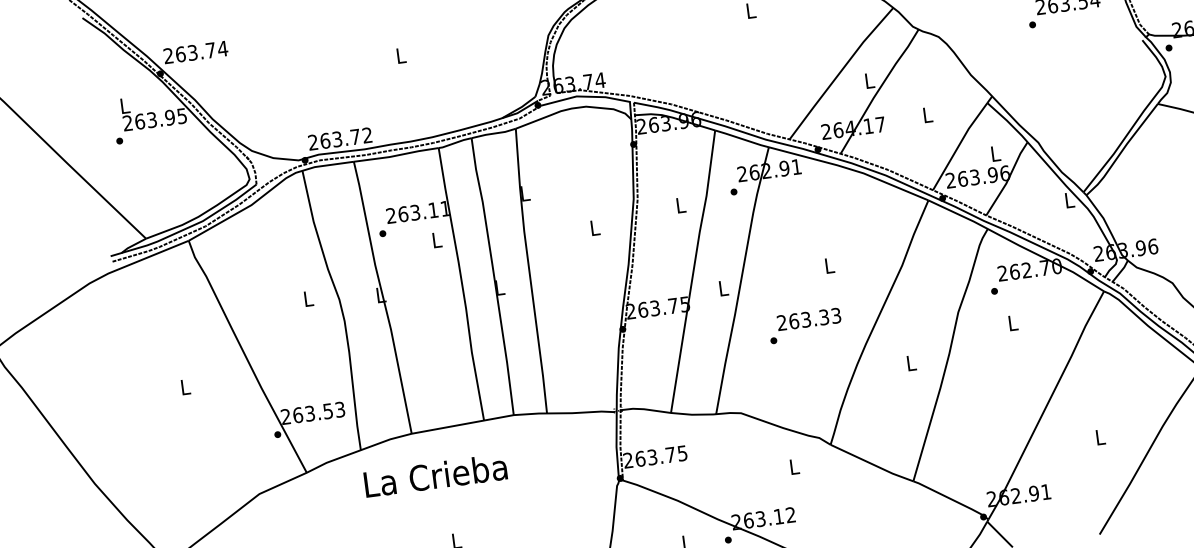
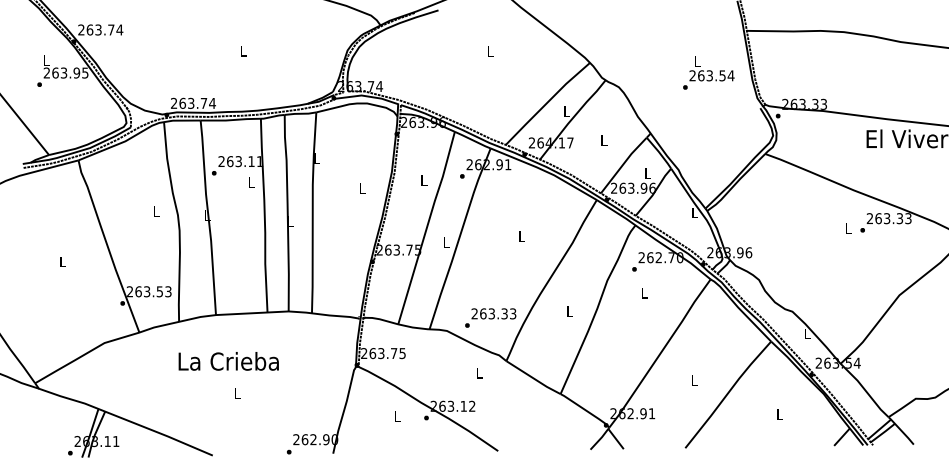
text: (367, 134) -> (212, 102), 263.72 -> 263.74
text: (804, 325) -> (490, 317), moved
text: (435, 475) -> (228, 361), moved

